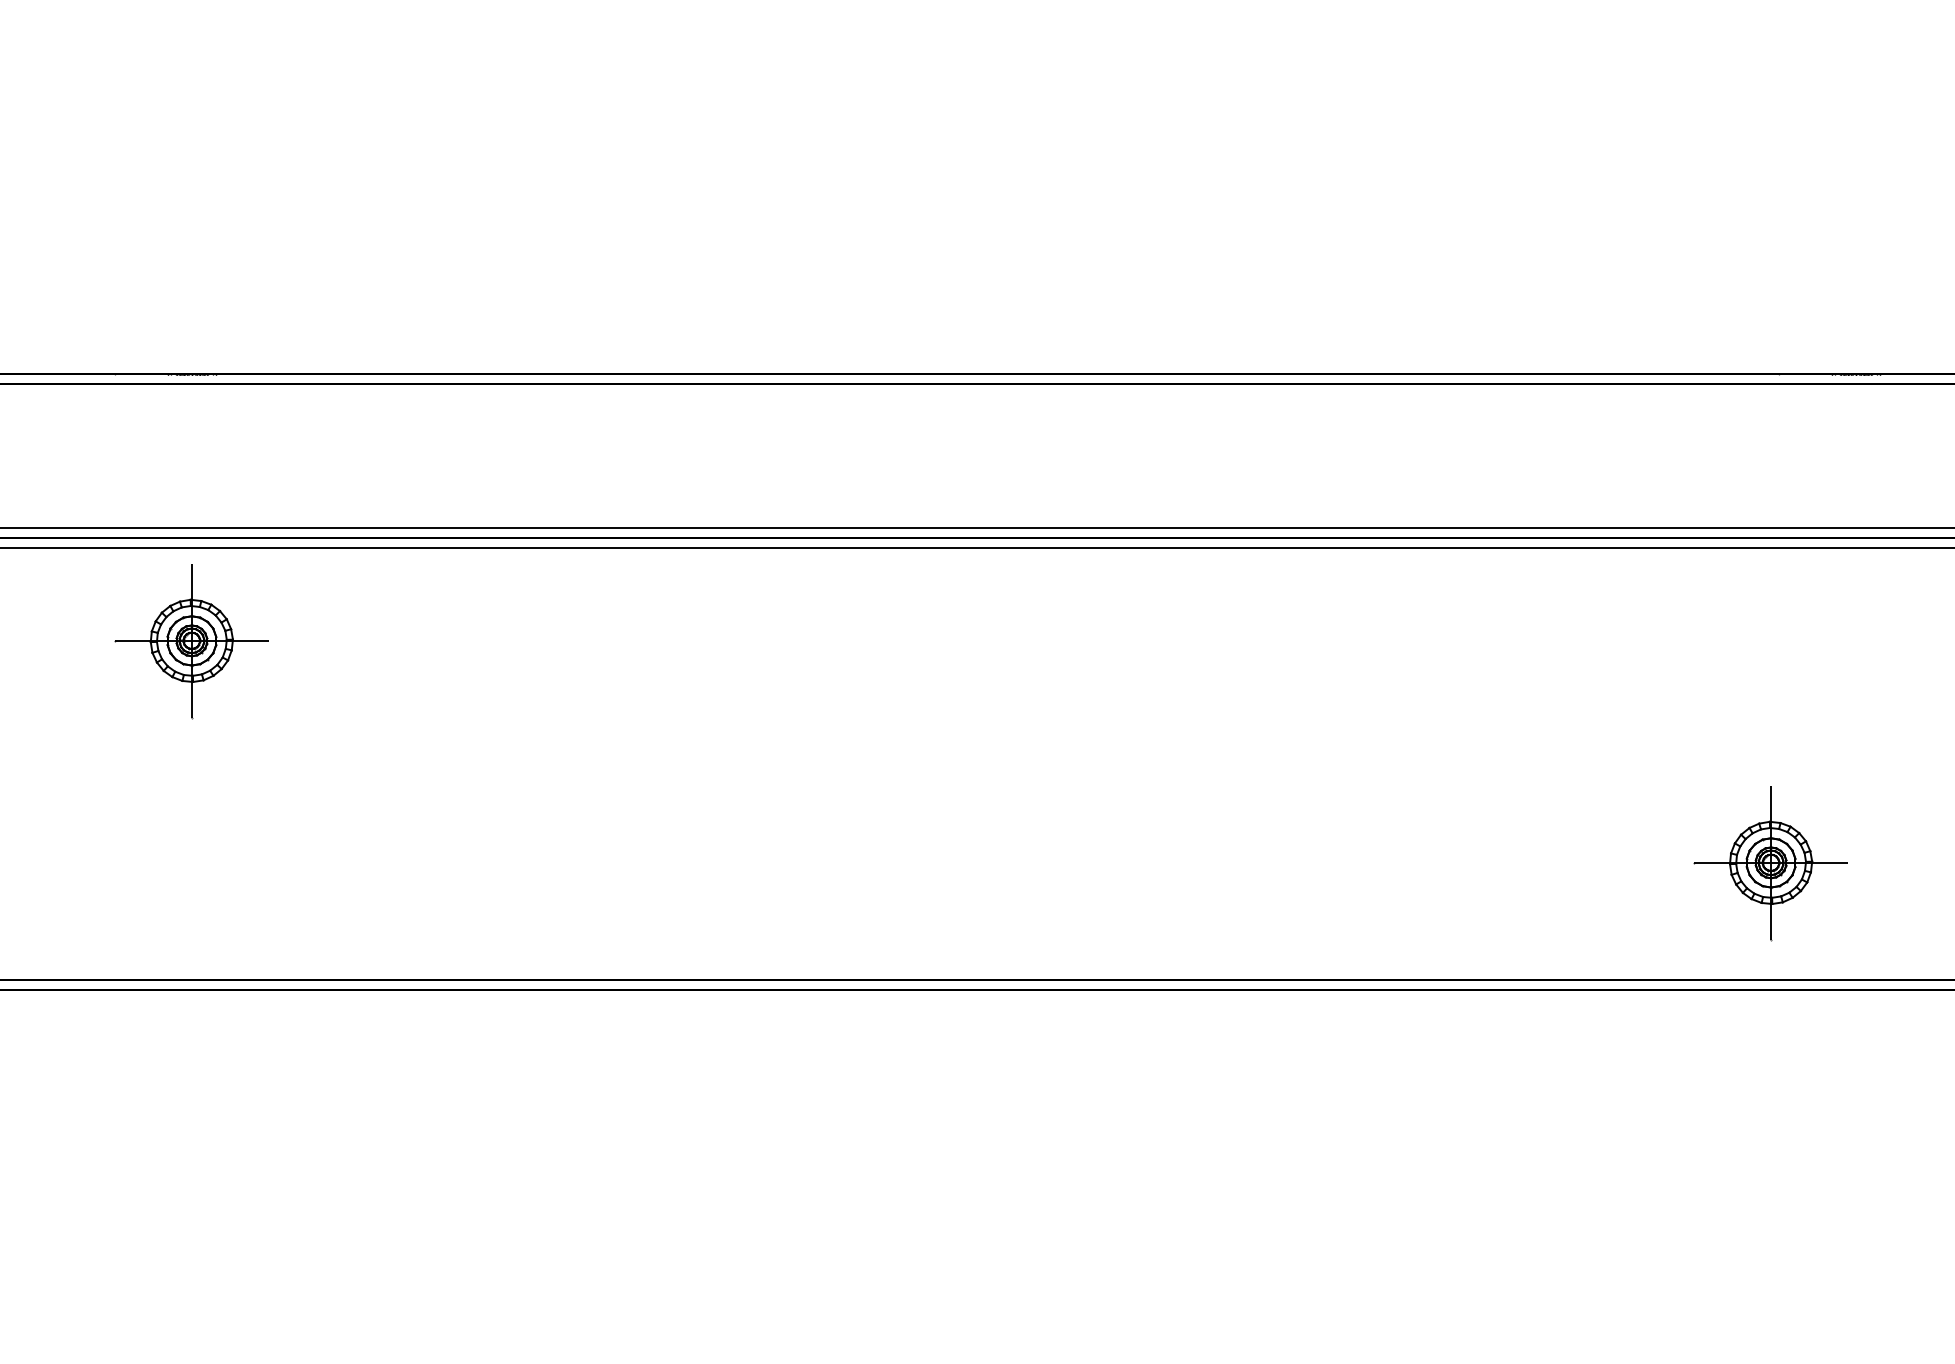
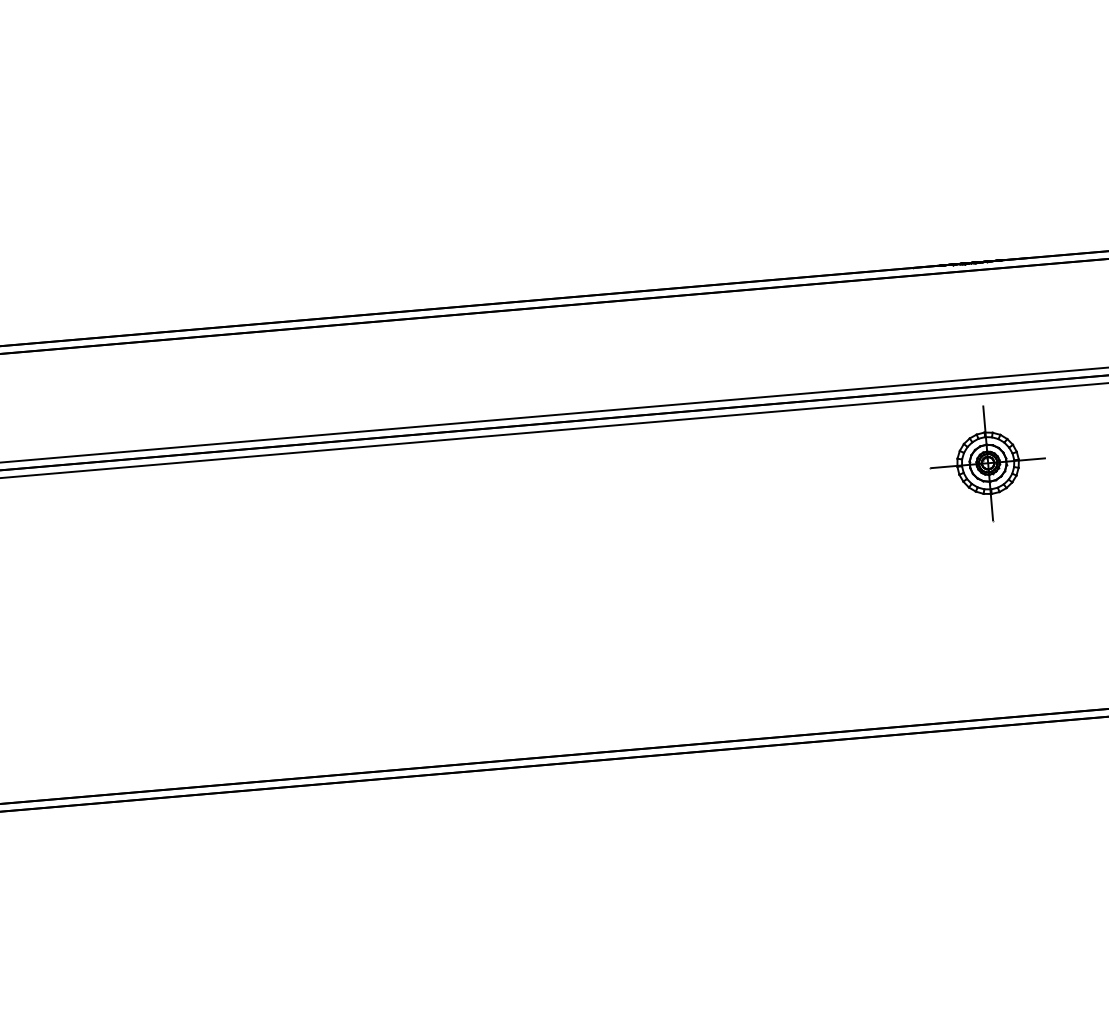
part: (1770, 863) -> (987, 463), moved

